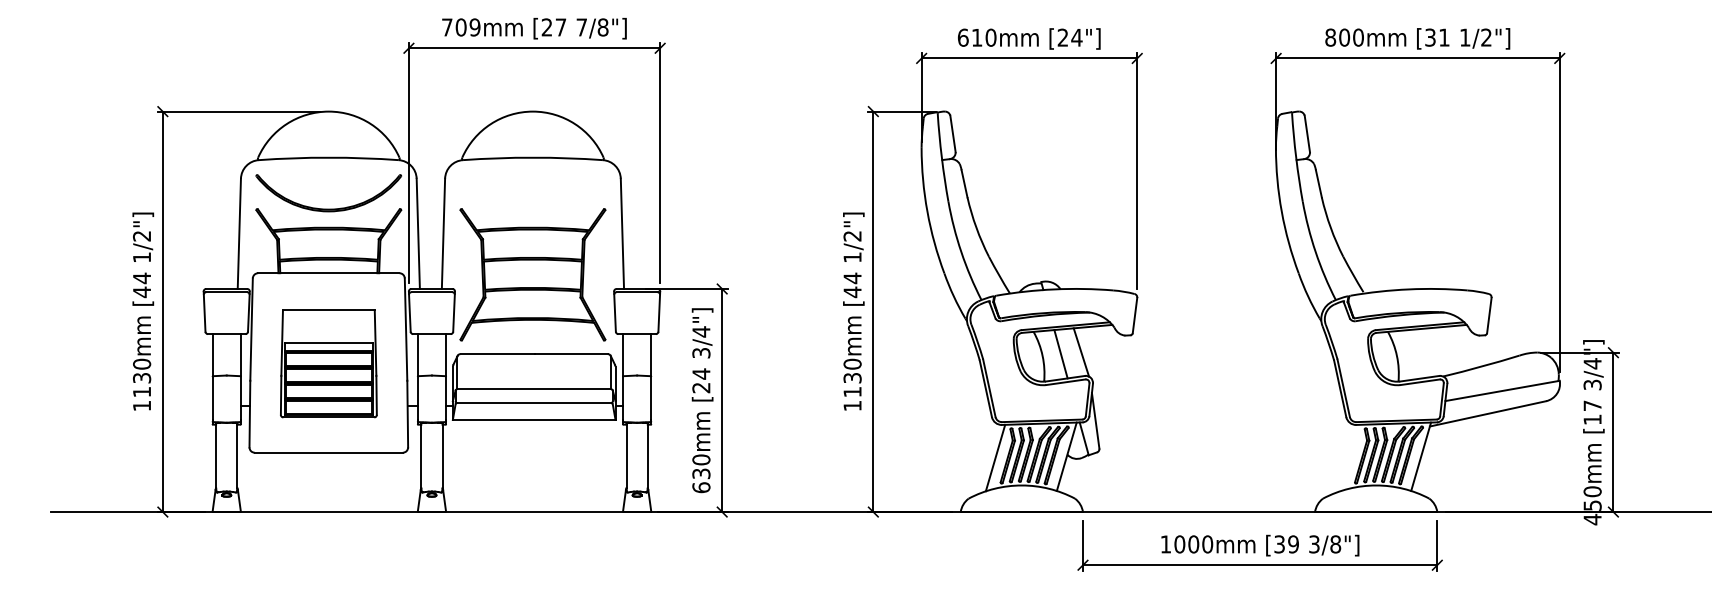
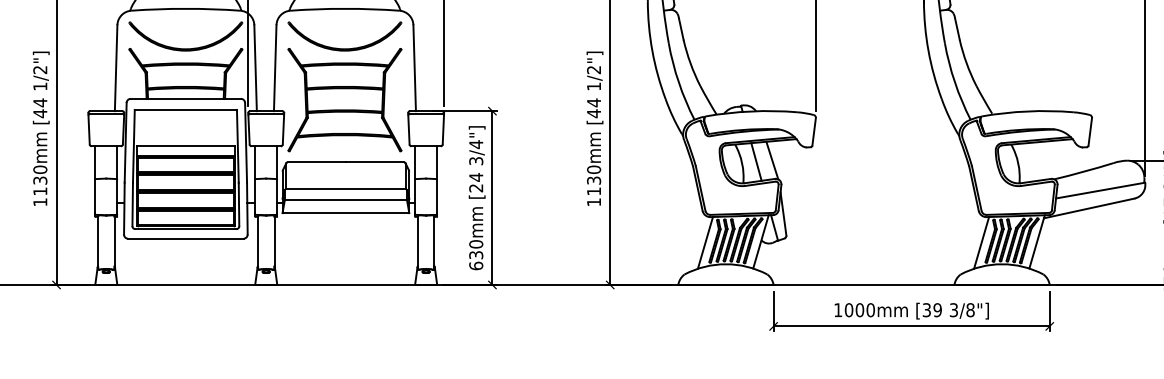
part: (532, 208) -> (344, 48), added
part: (328, 363) -> (185, 169), size x1.43
line: (1349, 457) -> (981, 242), added

